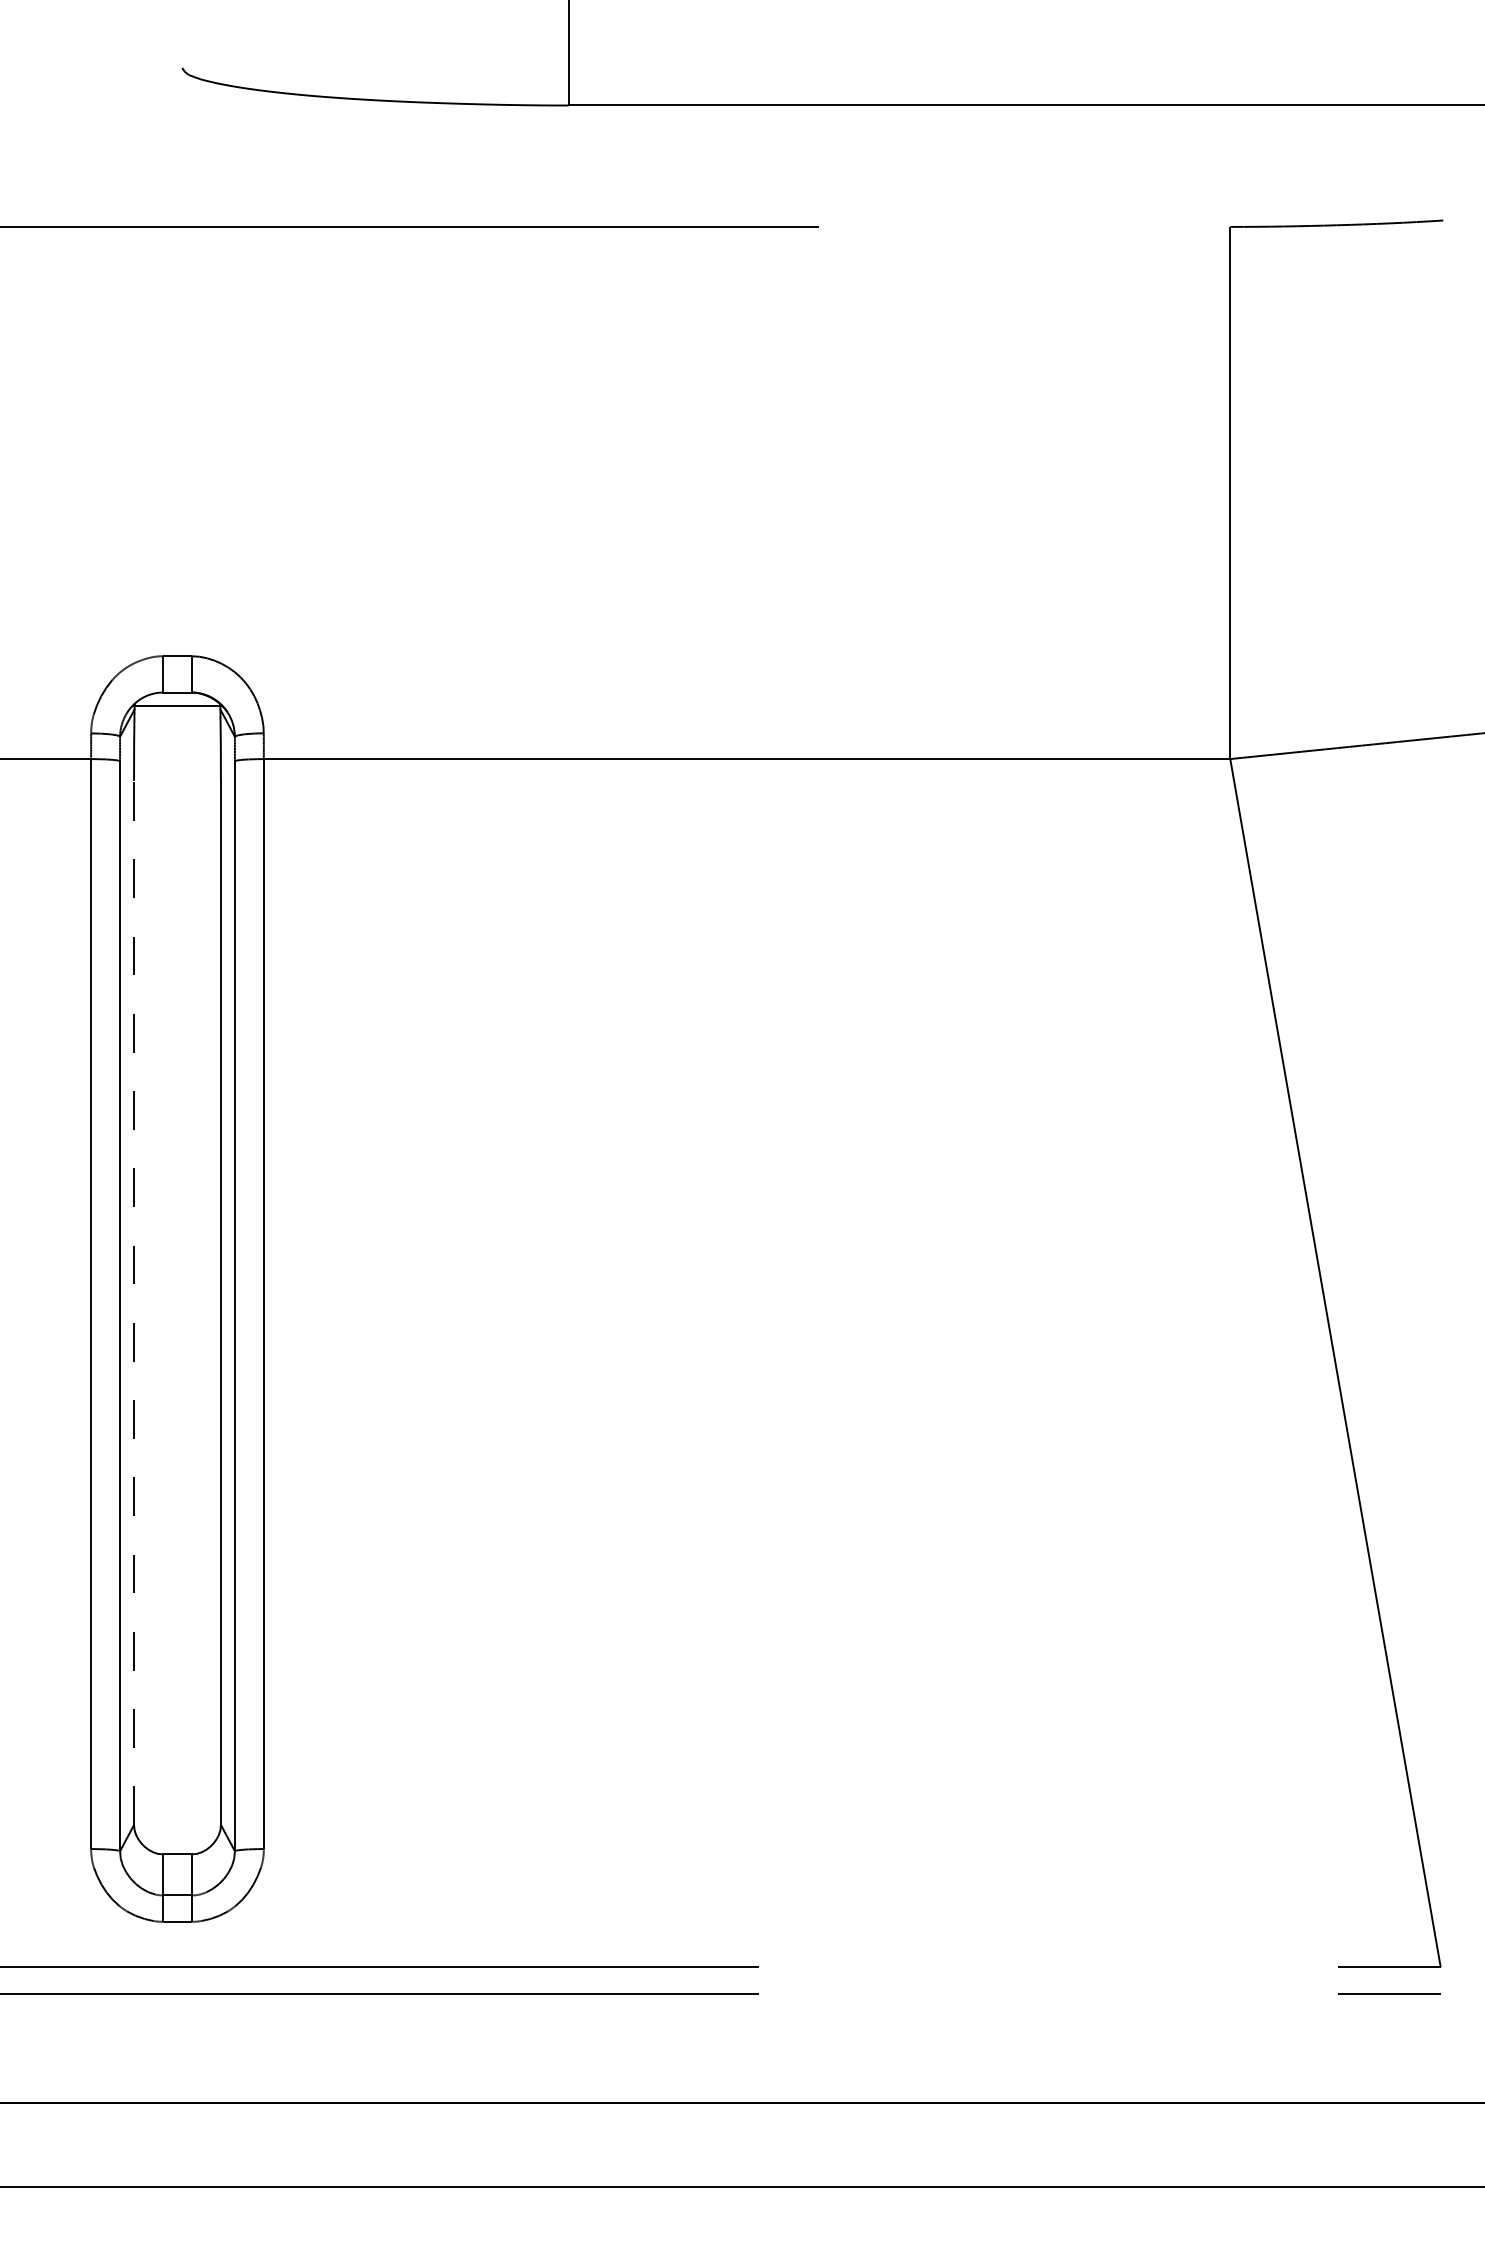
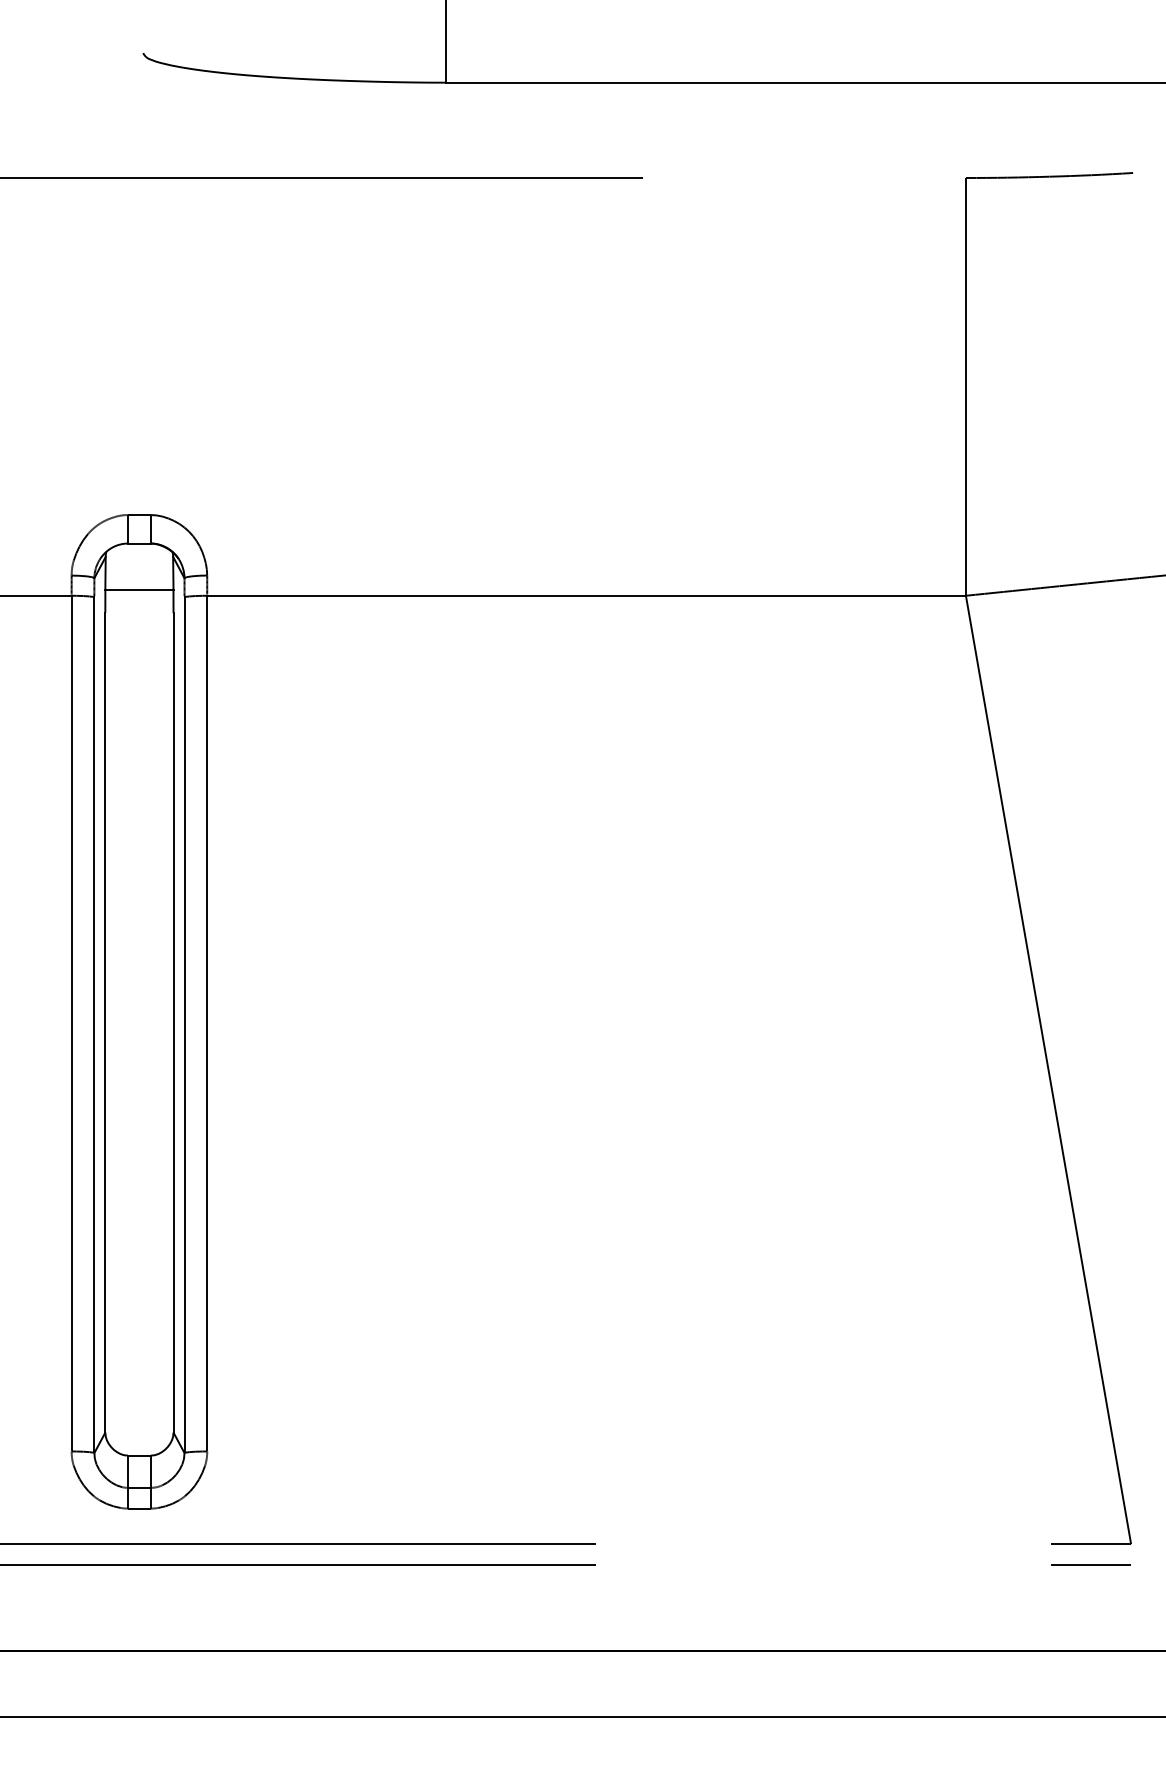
line: (177, 705) -> (139, 589), moved
line: (134, 1302) -> (105, 1022), dashed -> solid

